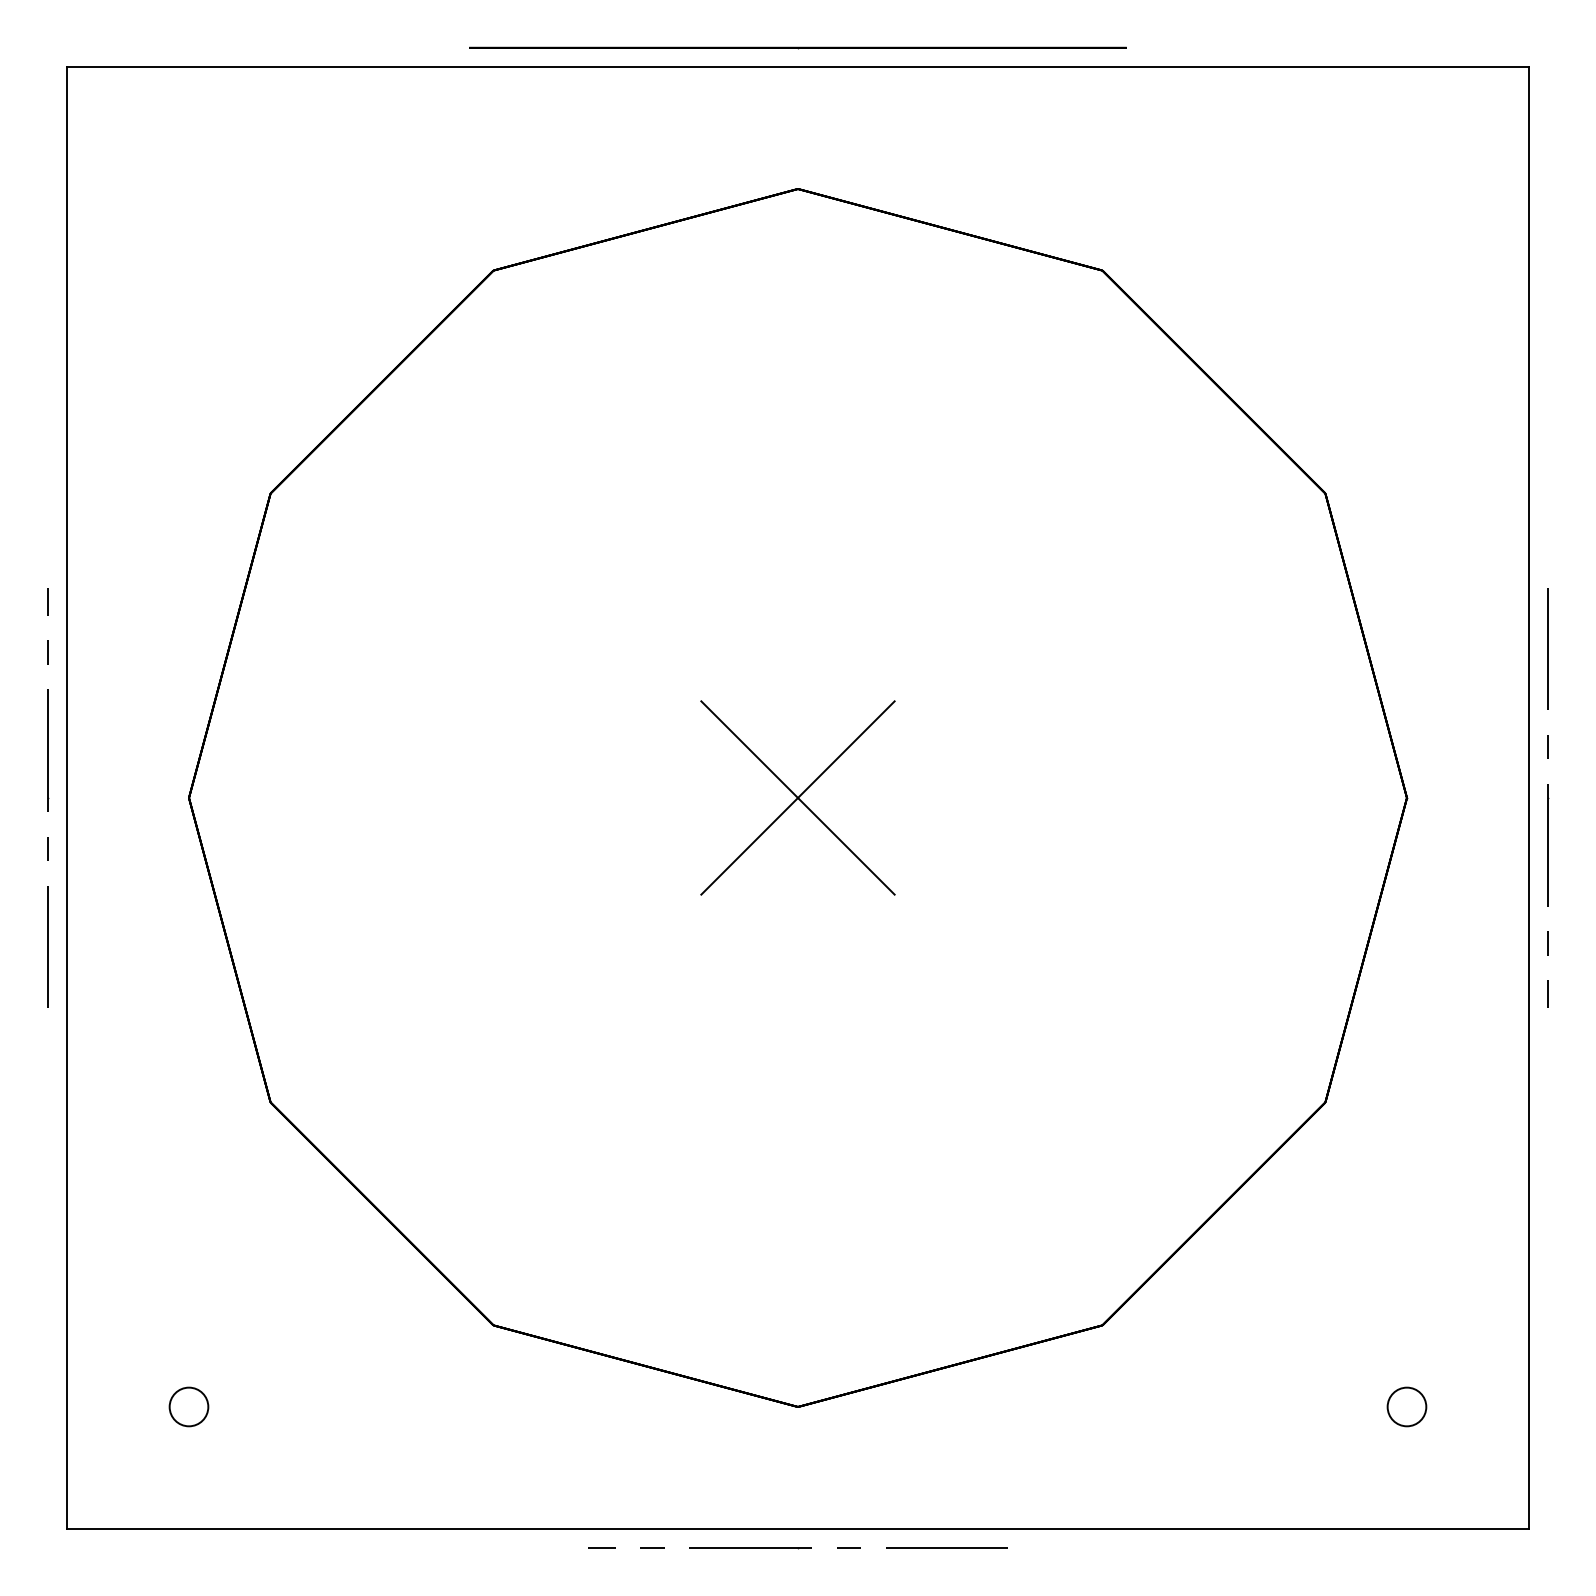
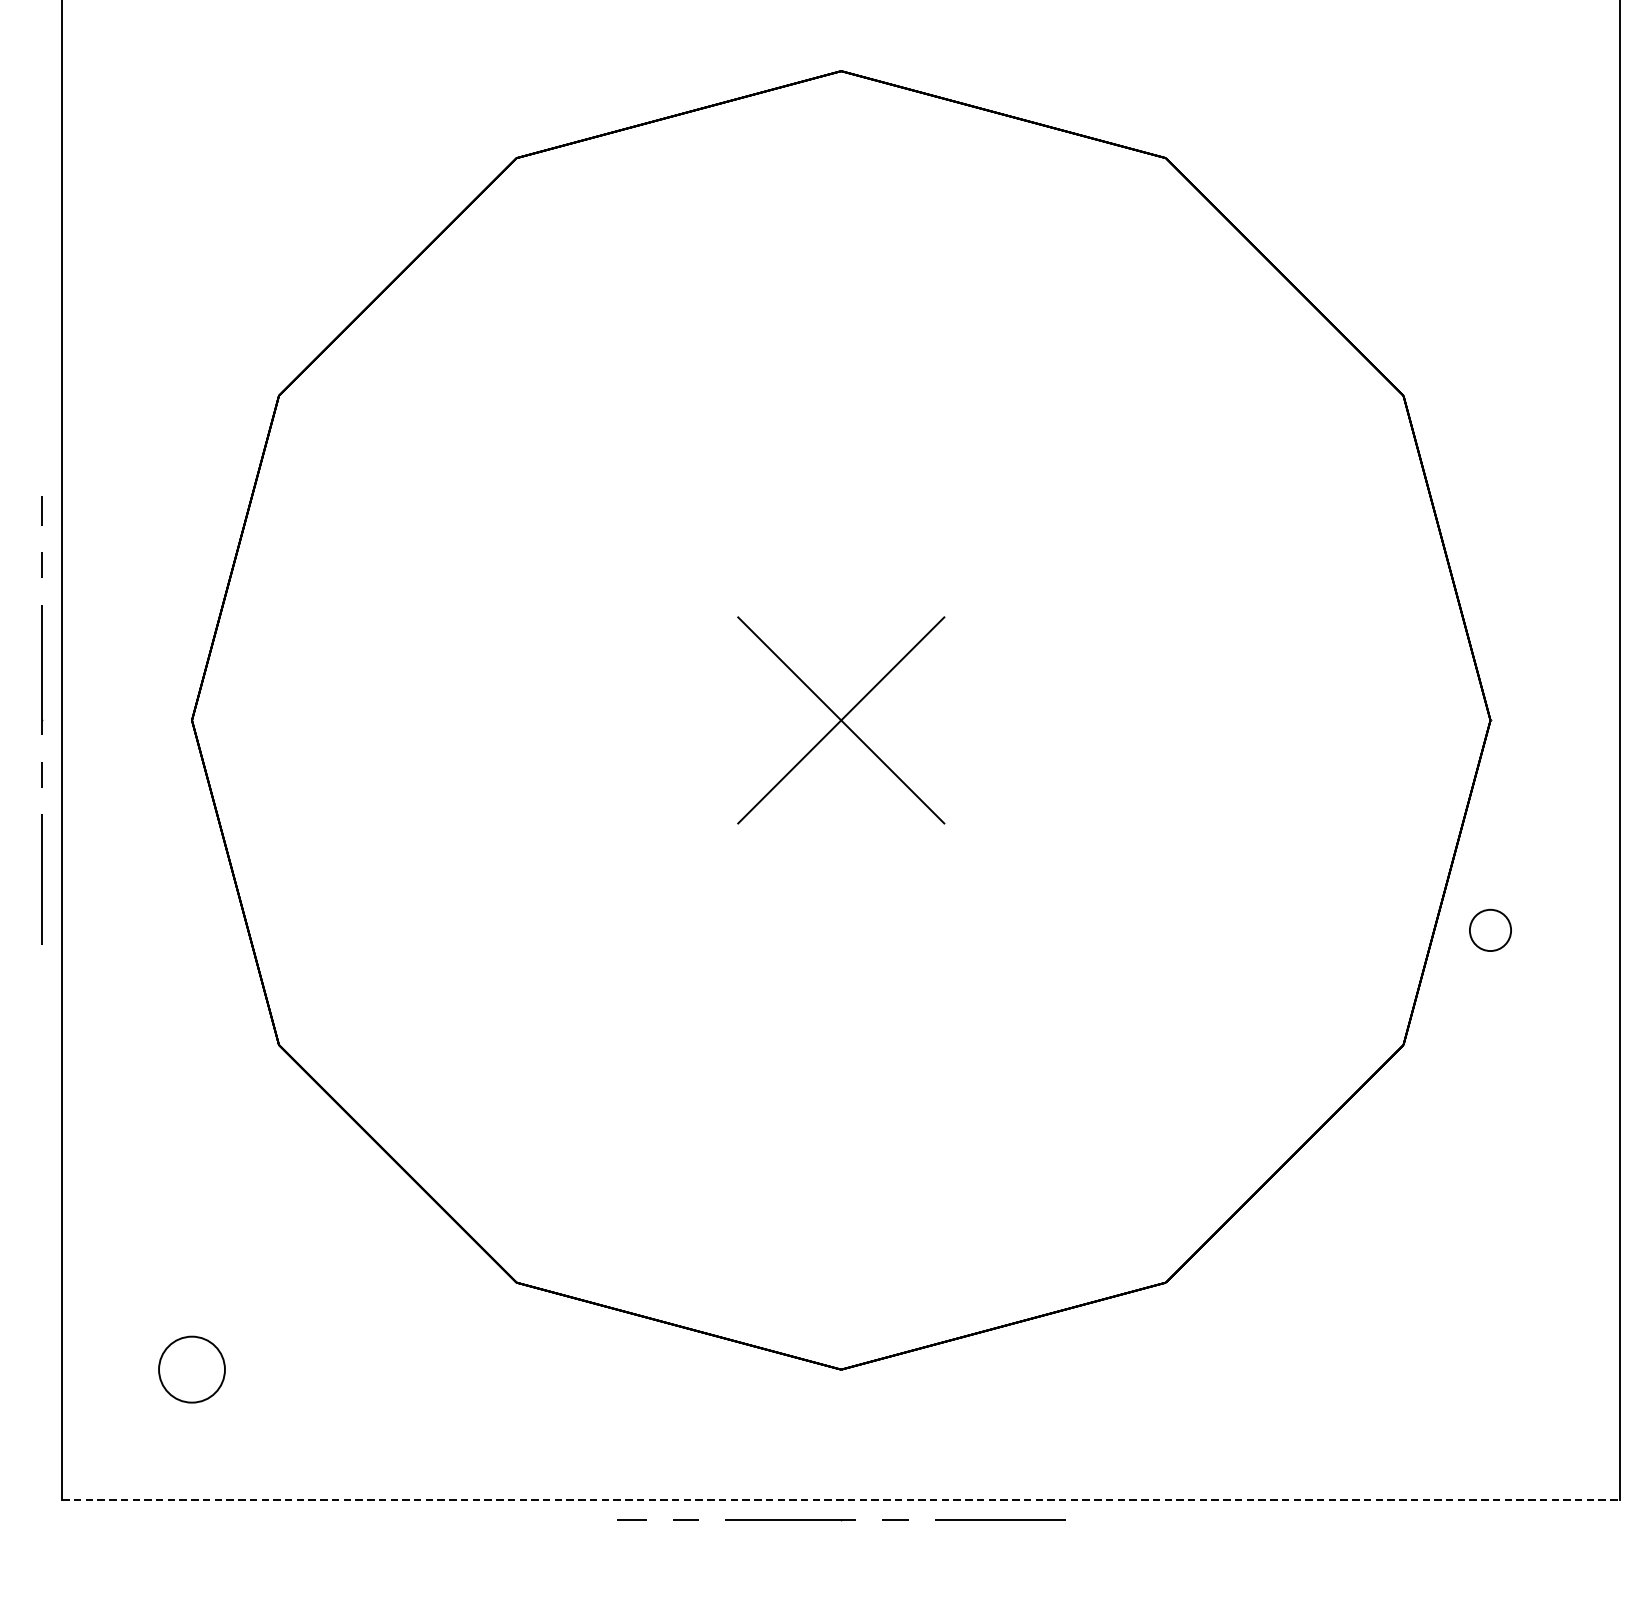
circle: (188, 1406) -> (191, 1369), size x1.6
circle: (1406, 1406) -> (1489, 929), moved
line: (798, 1528) -> (841, 1499), solid -> dashed

